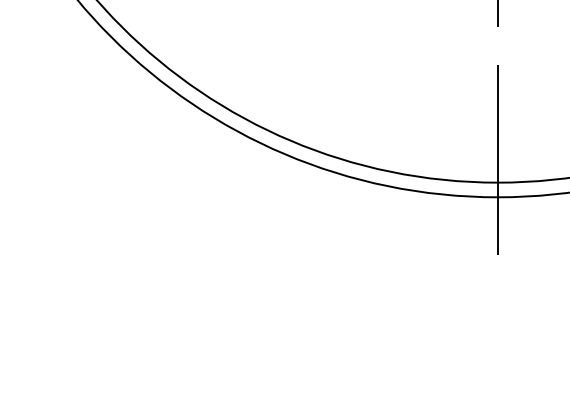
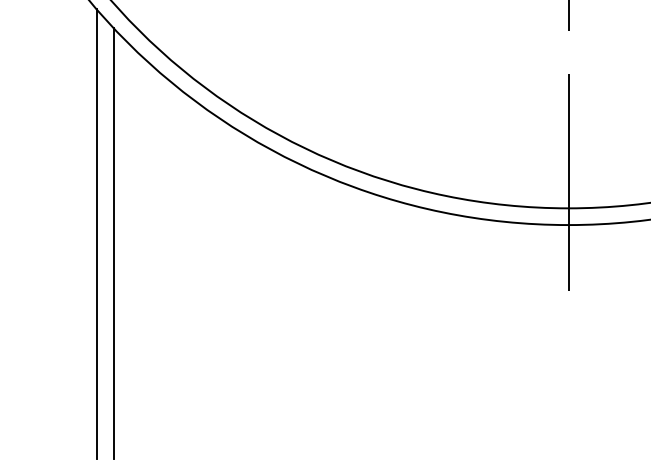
line: (84, 205) -> (96, 234), added
line: (99, 213) -> (113, 243), added

